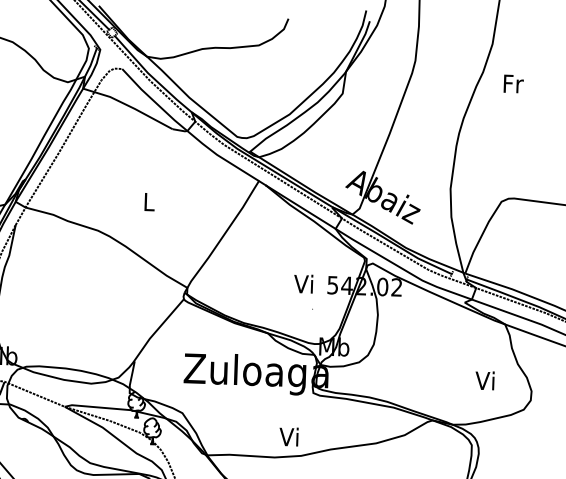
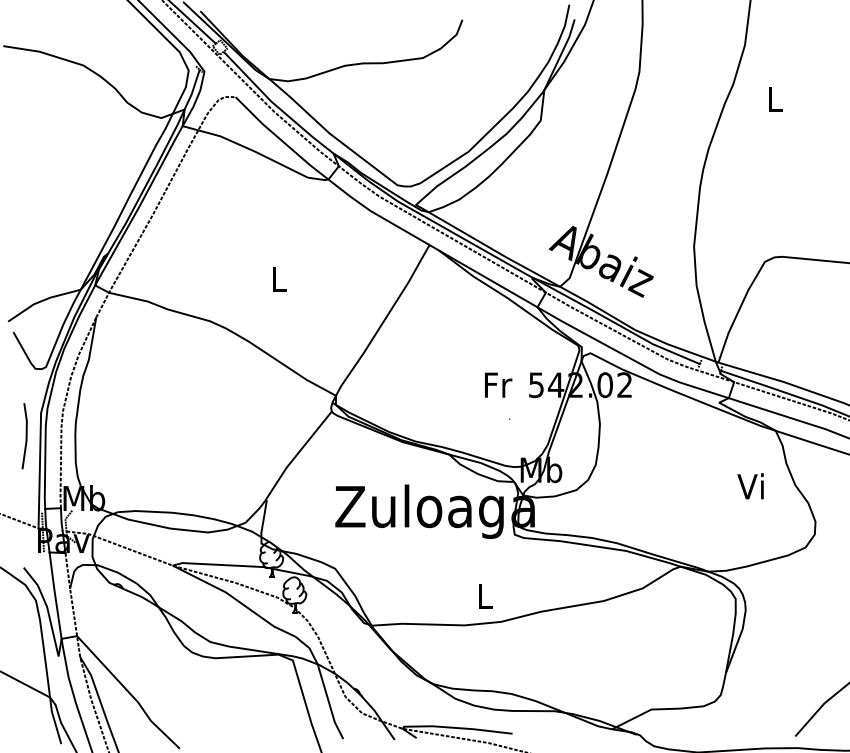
text: (513, 83) -> (775, 98), Fr -> L
text: (304, 283) -> (497, 384), Vi -> Fr
text: (484, 380) -> (750, 486), moved
text: (288, 437) -> (482, 596), Vi -> L

